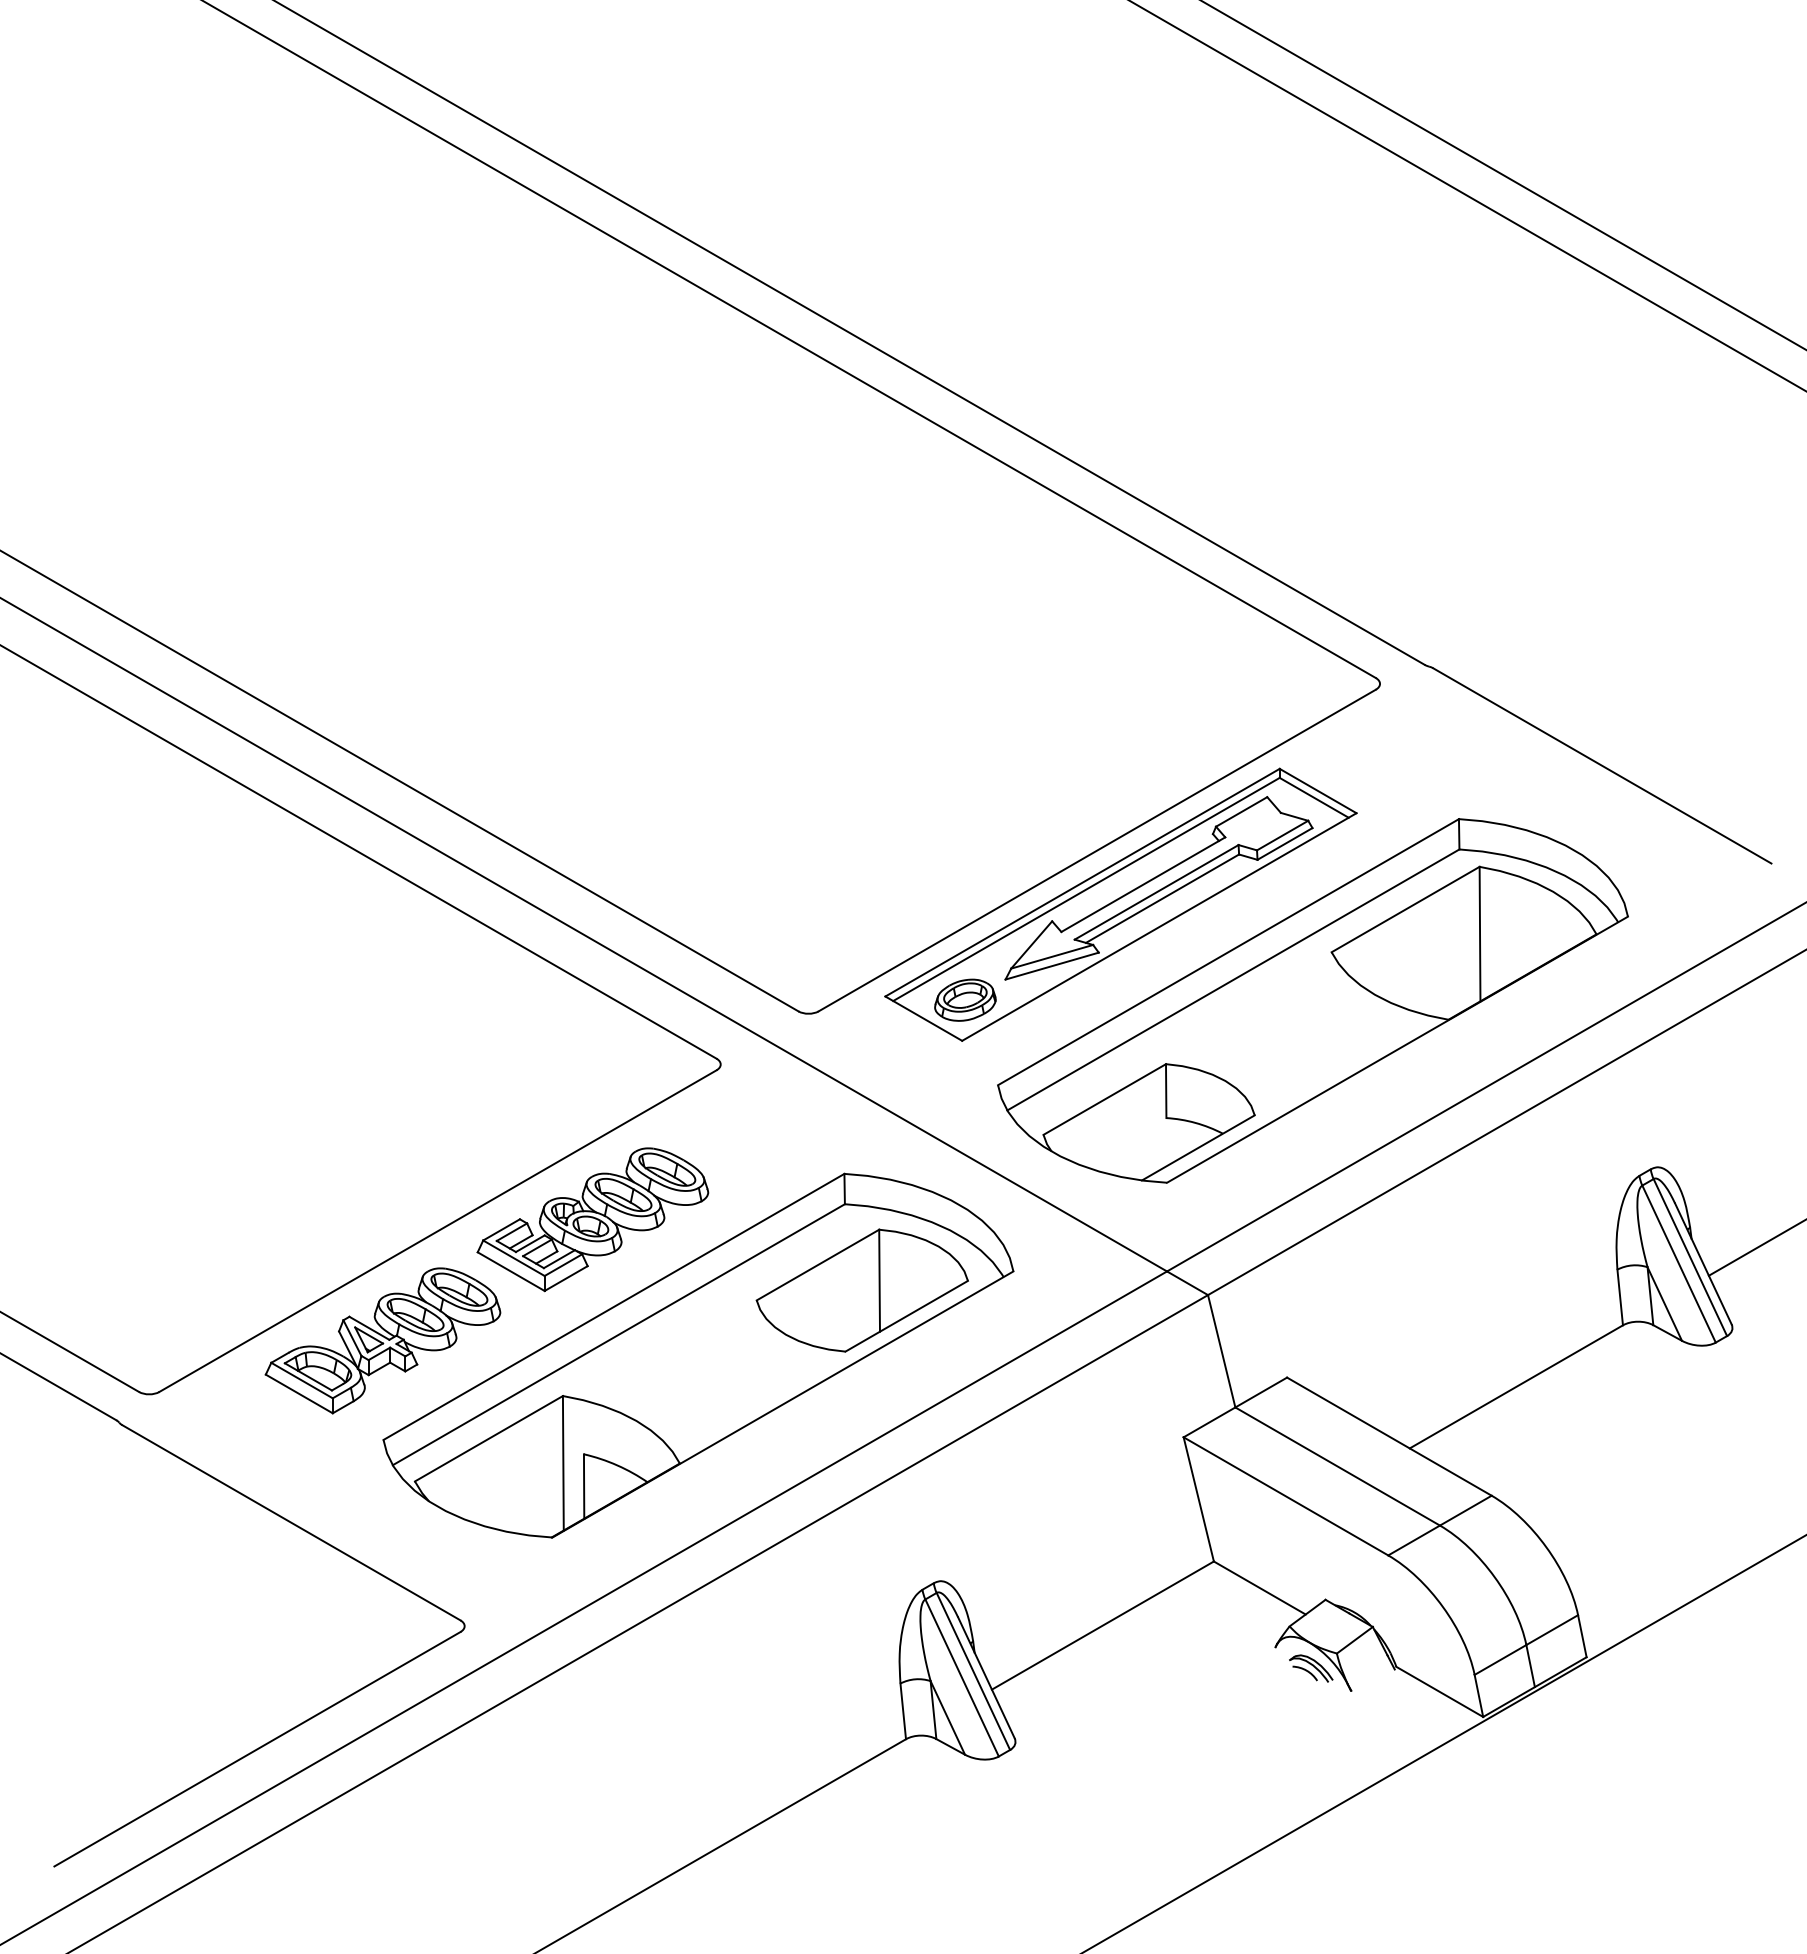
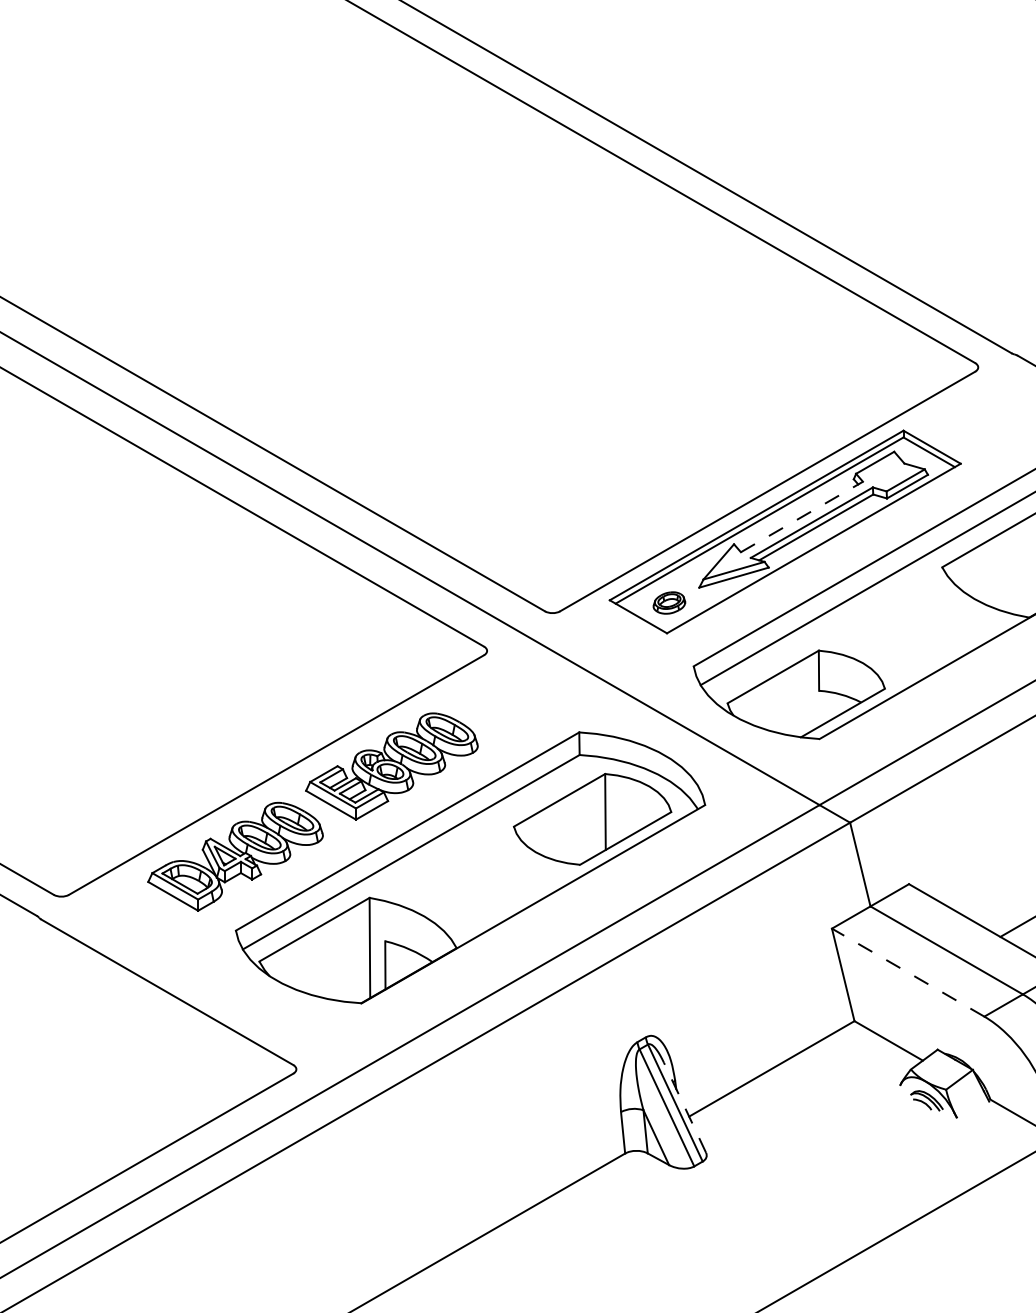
line: (1143, 884) -> (802, 516), solid -> dashed
part: (965, 999) -> (669, 602), size x0.7
line: (1285, 1496) -> (907, 972), solid -> dashed
line: (986, 1677) -> (685, 1107), solid -> dashed

